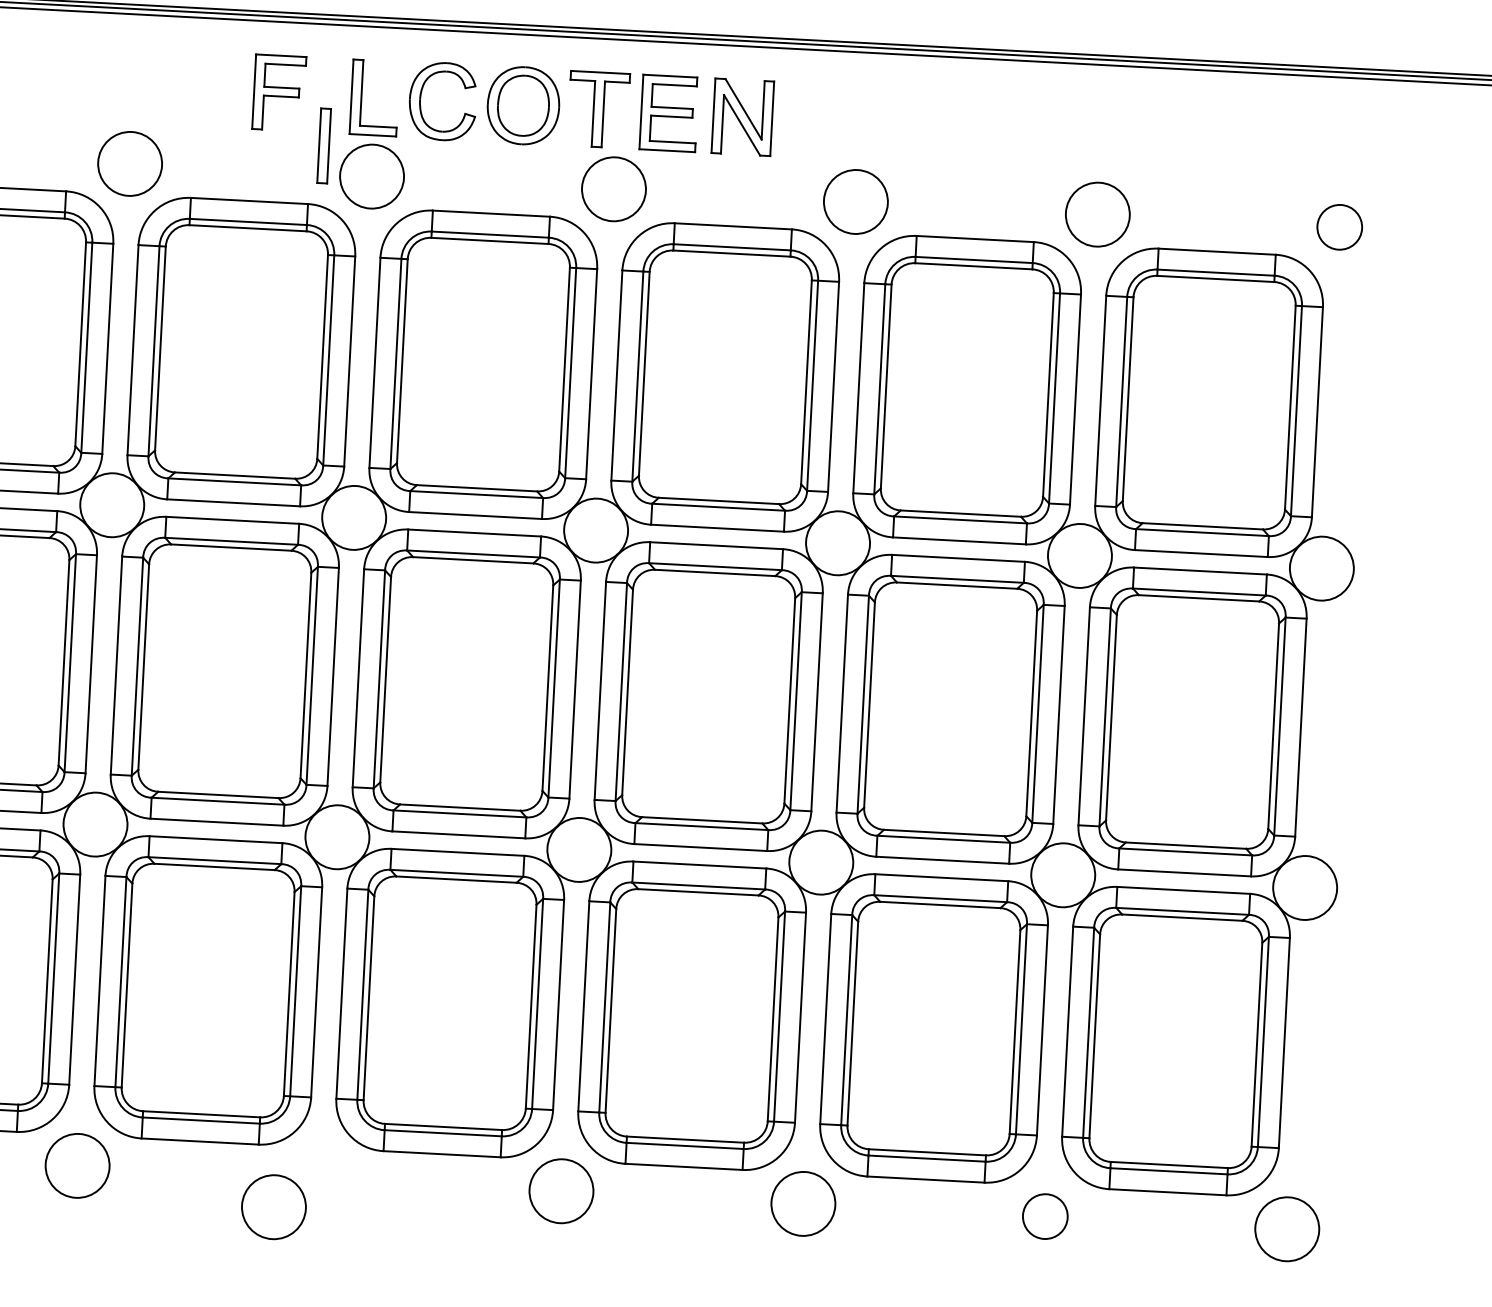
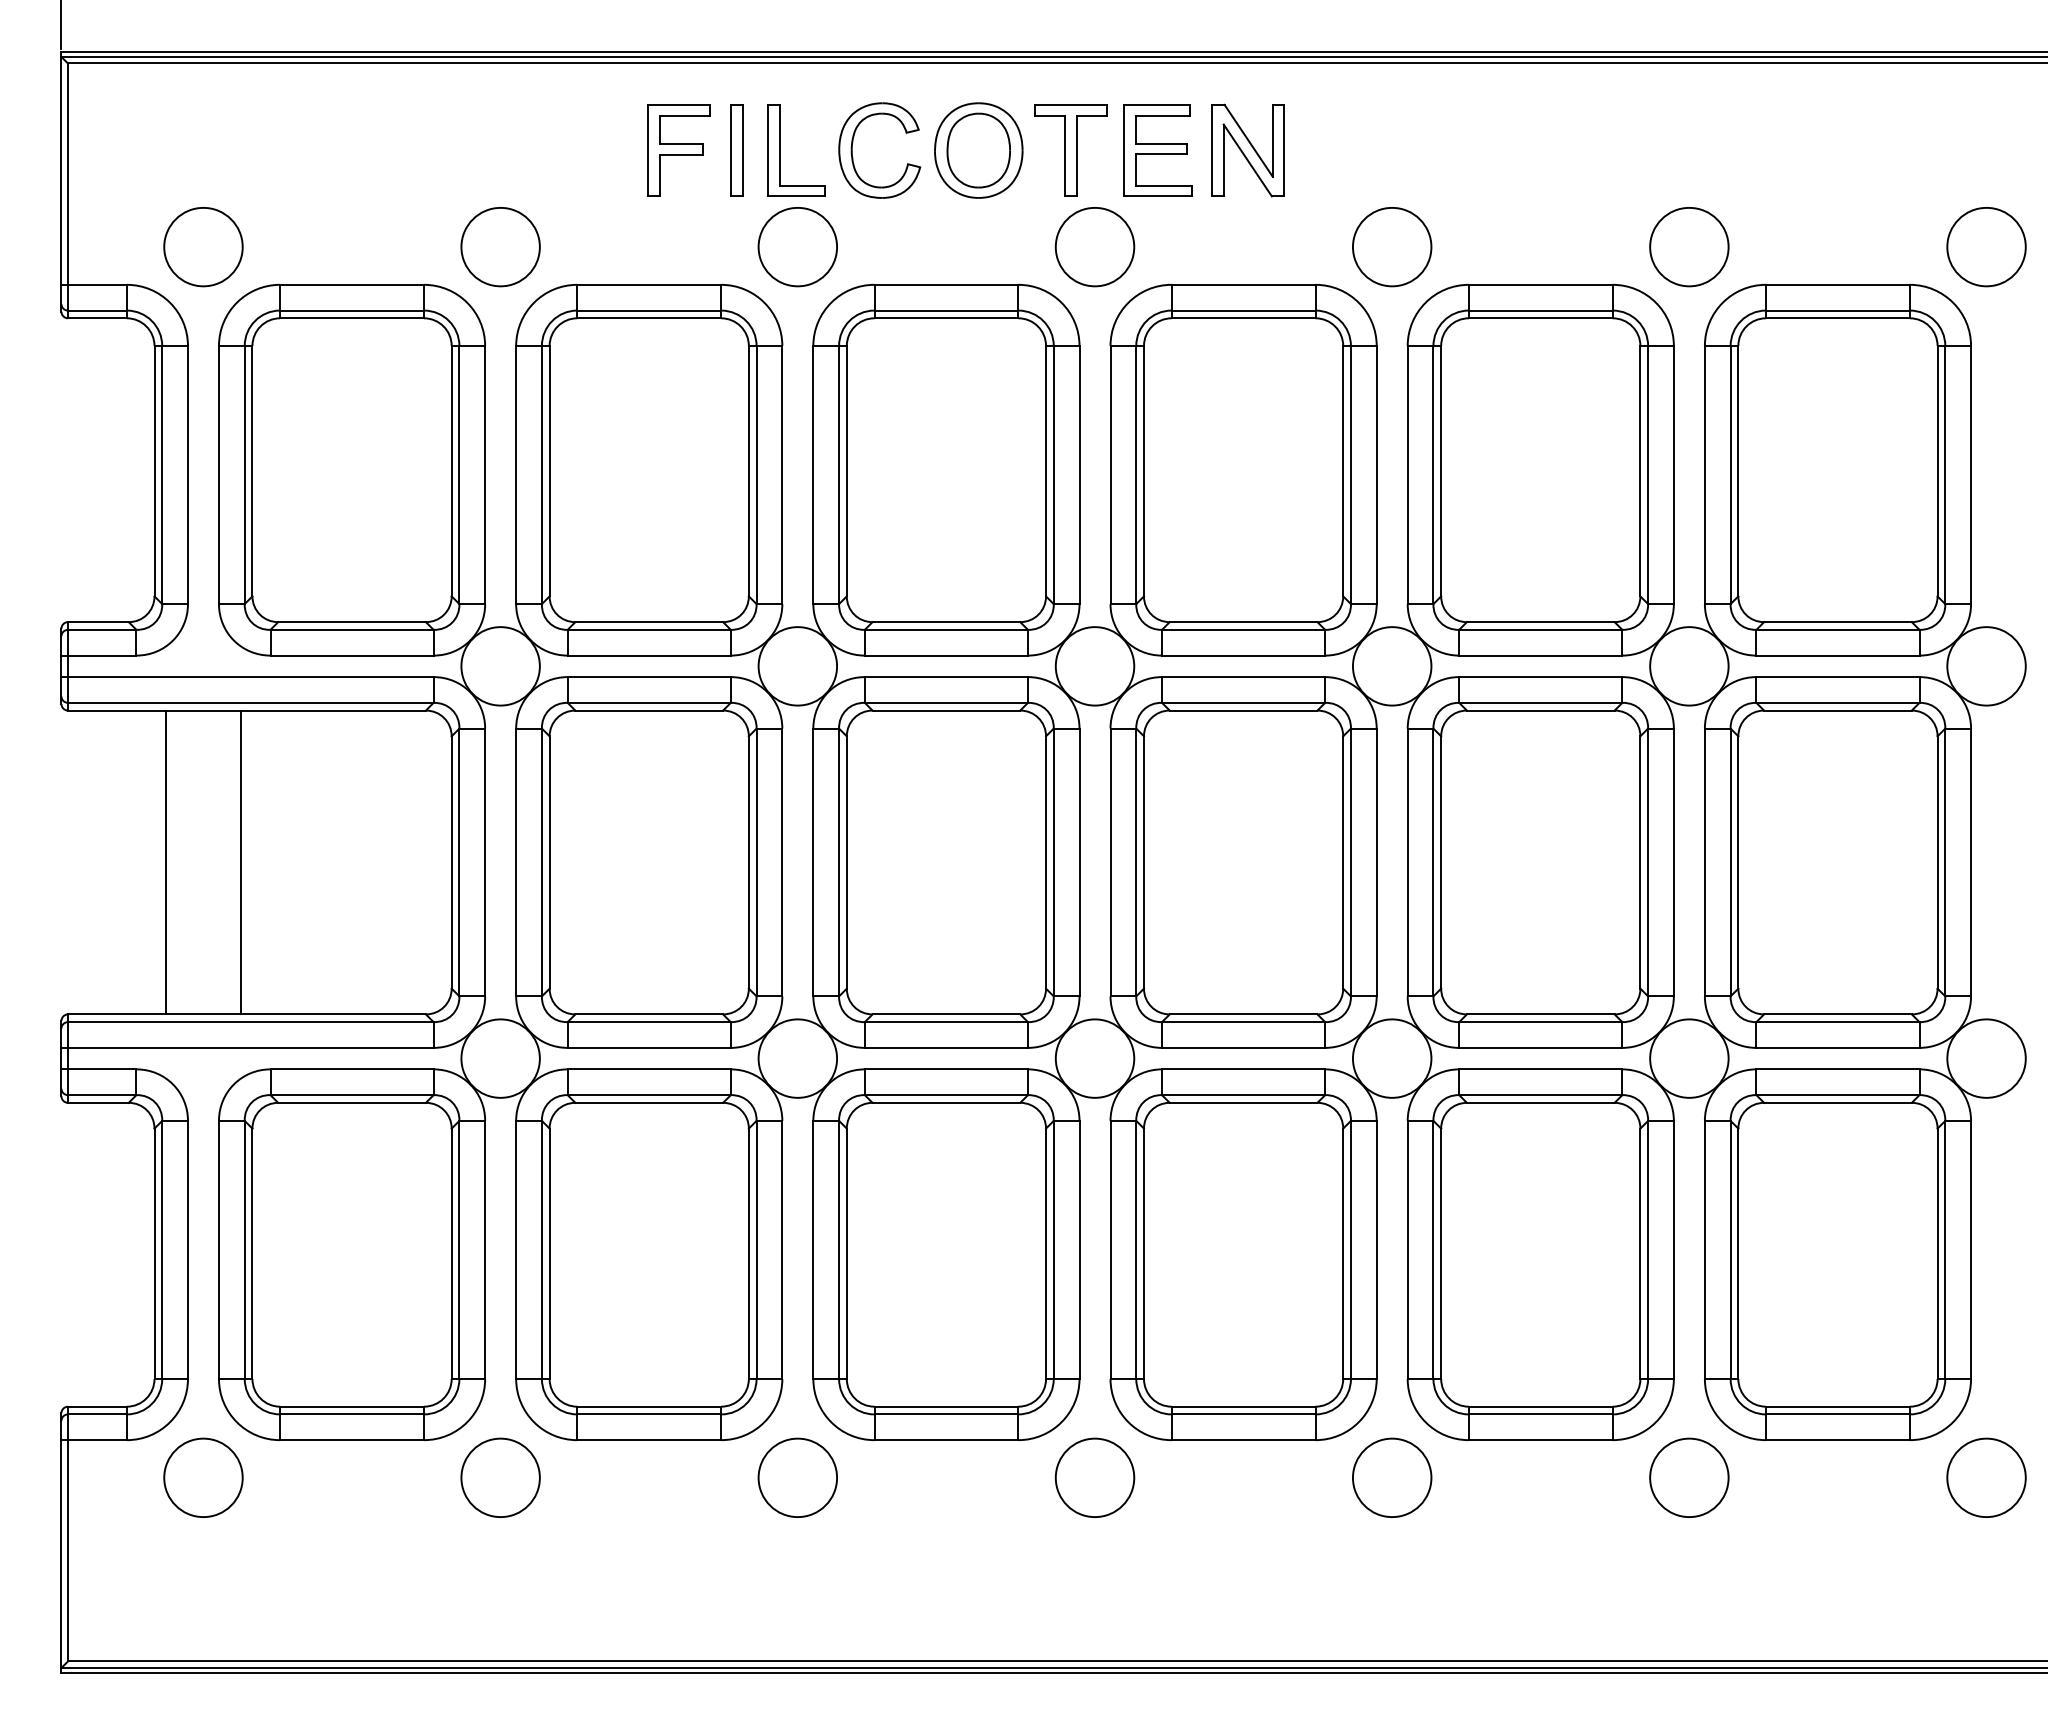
part: (323, 145) -> (736, 150), moved
circle: (1339, 226) -> (1986, 246), size x1.43
circle: (273, 1206) -> (797, 1477), moved
circle: (1045, 1216) -> (1689, 1477), size x1.43

